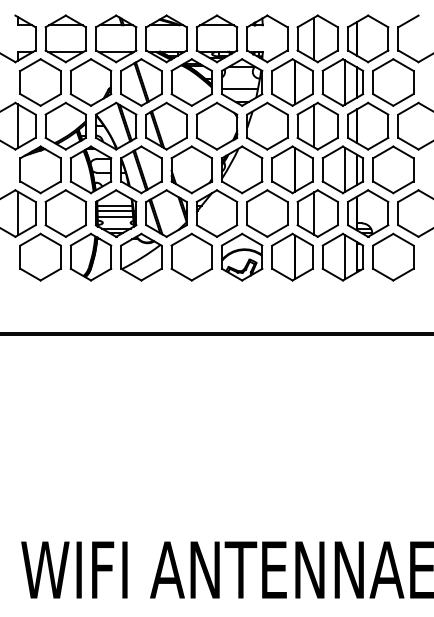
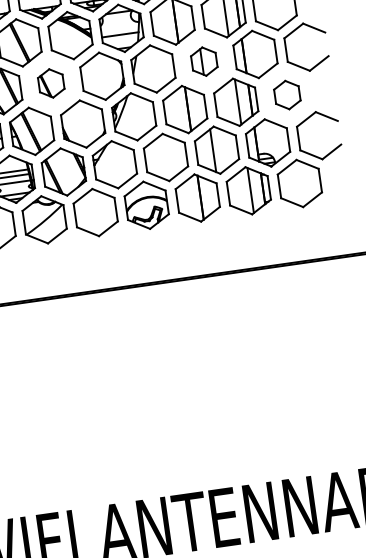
part: (166, 125) -> (51, 82), size x0.6
part: (317, 125) -> (204, 61), size x0.6
part: (393, 169) -> (287, 94), size x0.6

